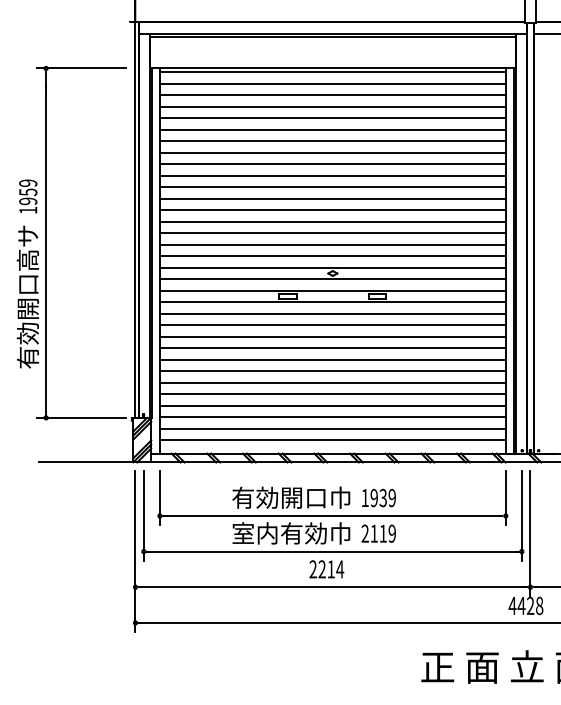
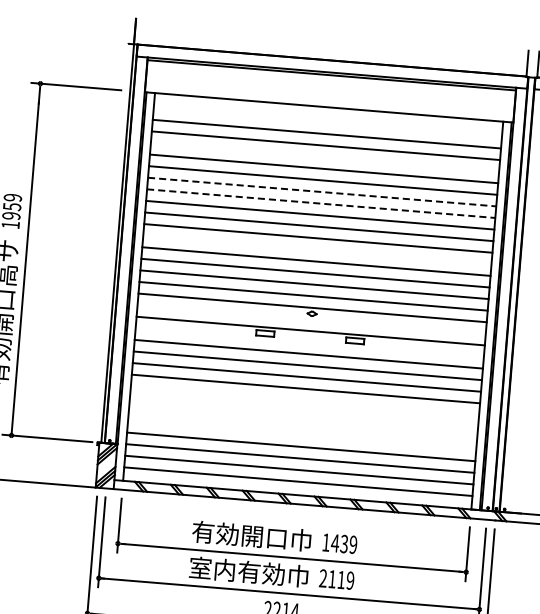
line: (332, 72) -> (328, 111), removed
line: (332, 83) -> (327, 122), removed
line: (332, 118) -> (324, 157), removed
line: (332, 152) -> (321, 191), solid -> dashed
line: (332, 164) -> (320, 204), solid -> dashed
line: (332, 210) -> (317, 250), removed
line: (332, 279) -> (311, 319), removed
line: (332, 302) -> (309, 343), removed
line: (332, 359) -> (304, 400), removed
line: (332, 371) -> (303, 412), removed
line: (332, 382) -> (302, 423), removed
line: (332, 394) -> (301, 435), removed
text: (374, 498) -> (335, 543), 1939 -> 1439

